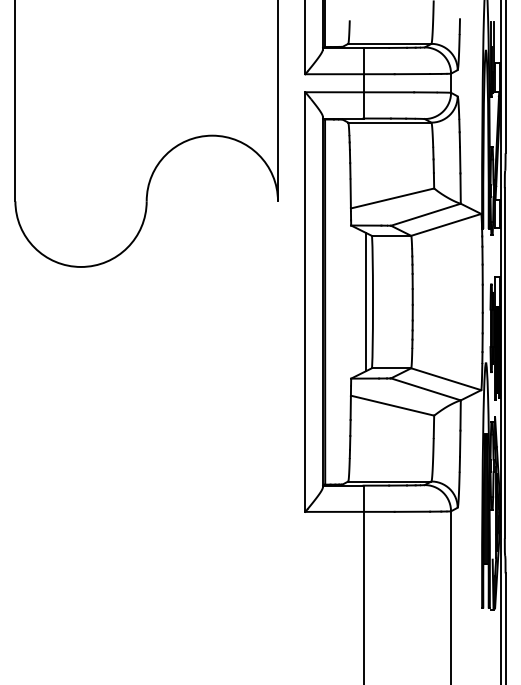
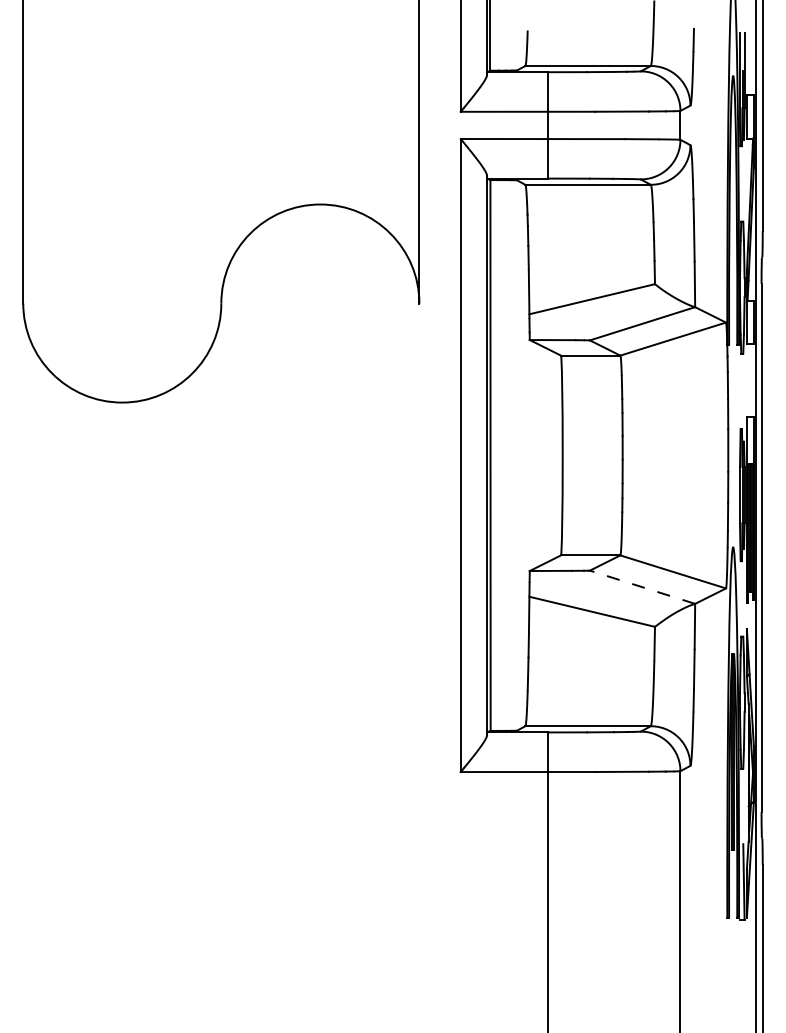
line: (365, 301) -> (551, 454), removed
line: (425, 389) -> (641, 587), solid -> dashed

